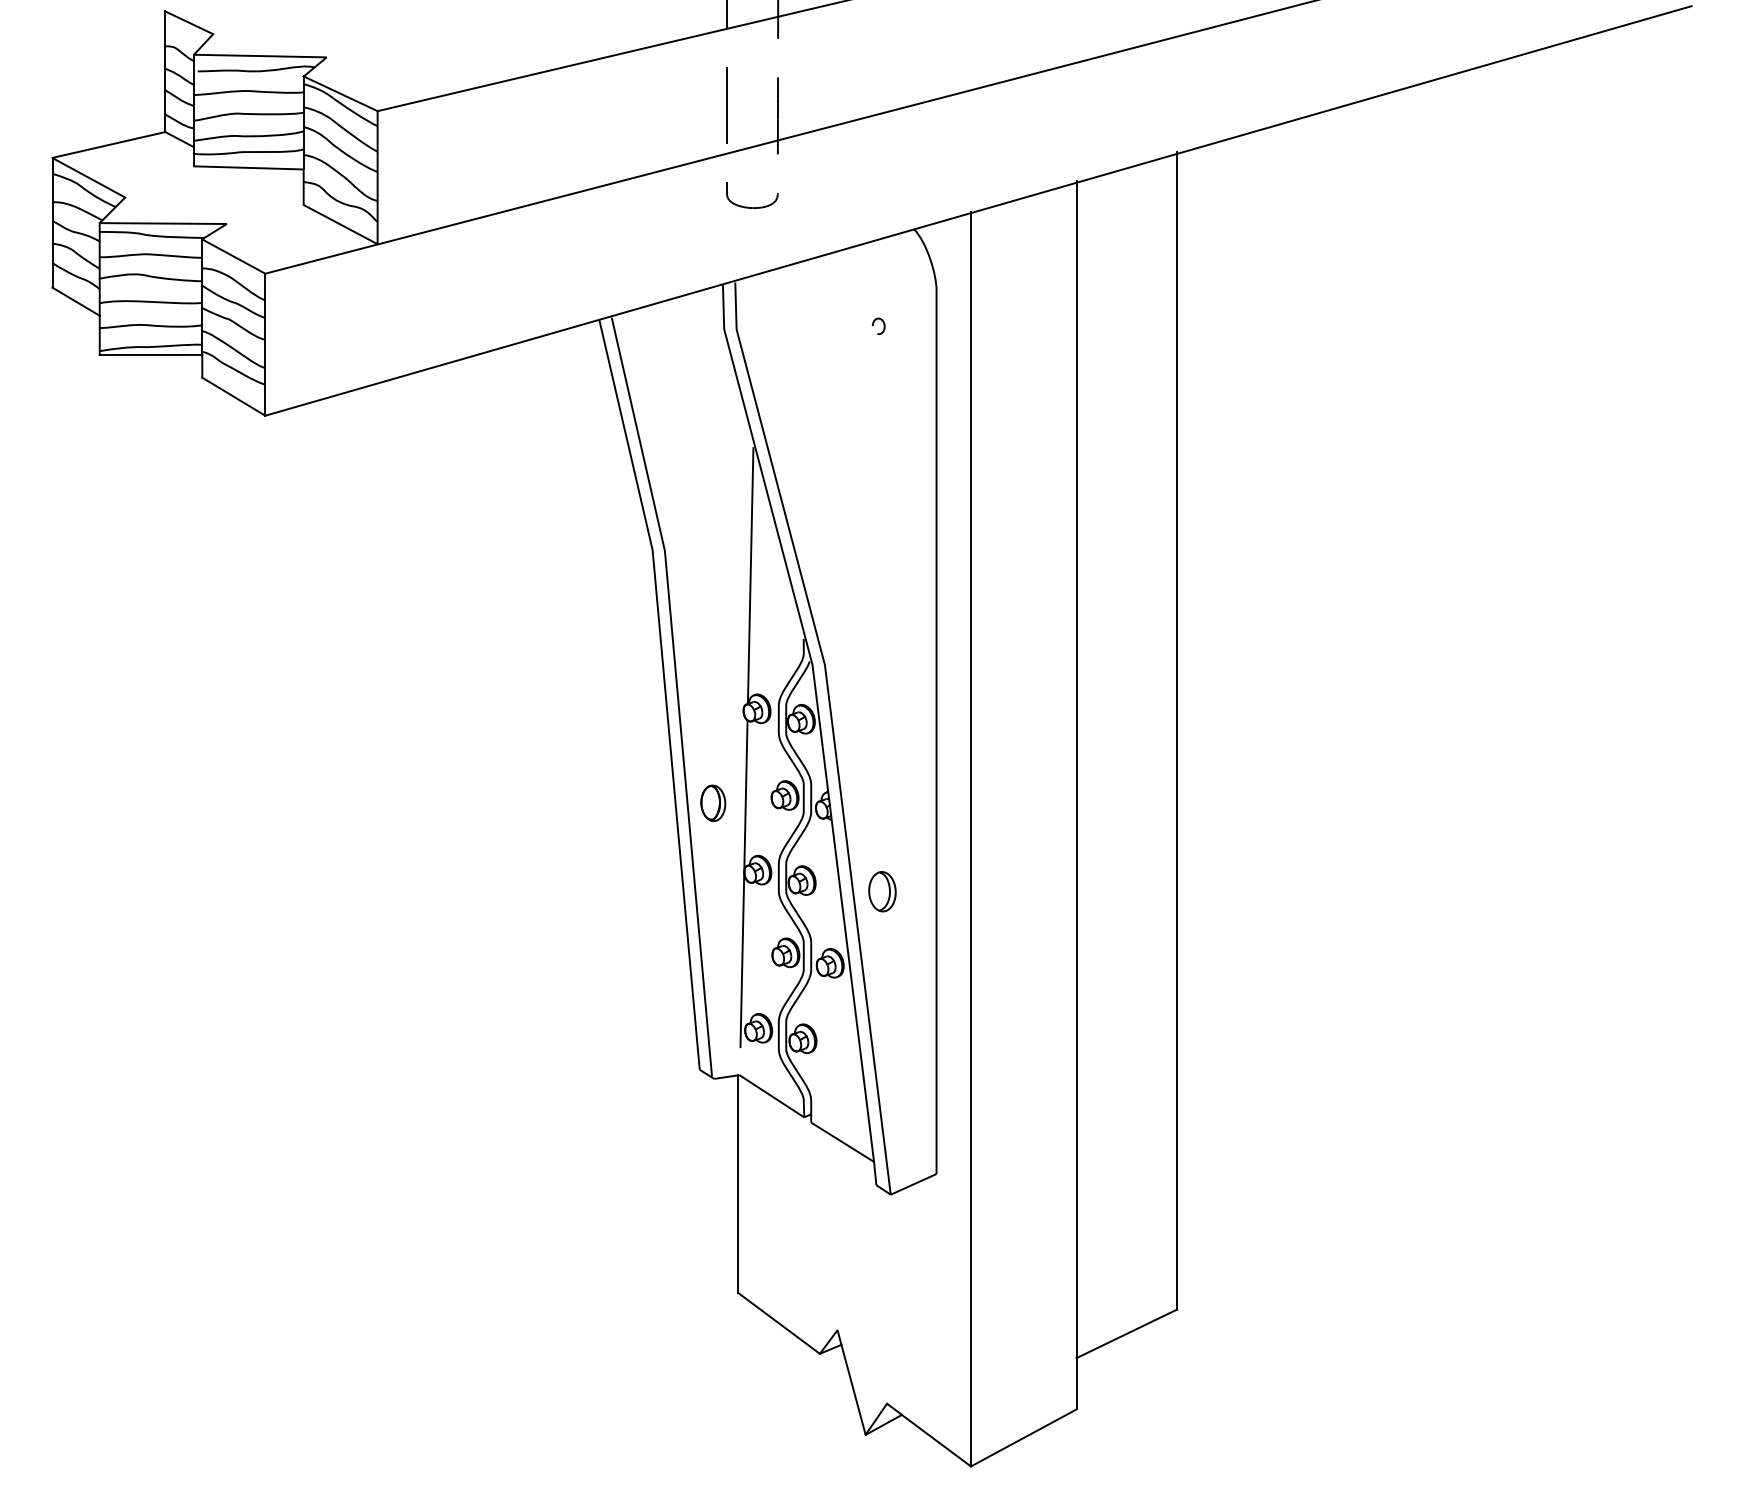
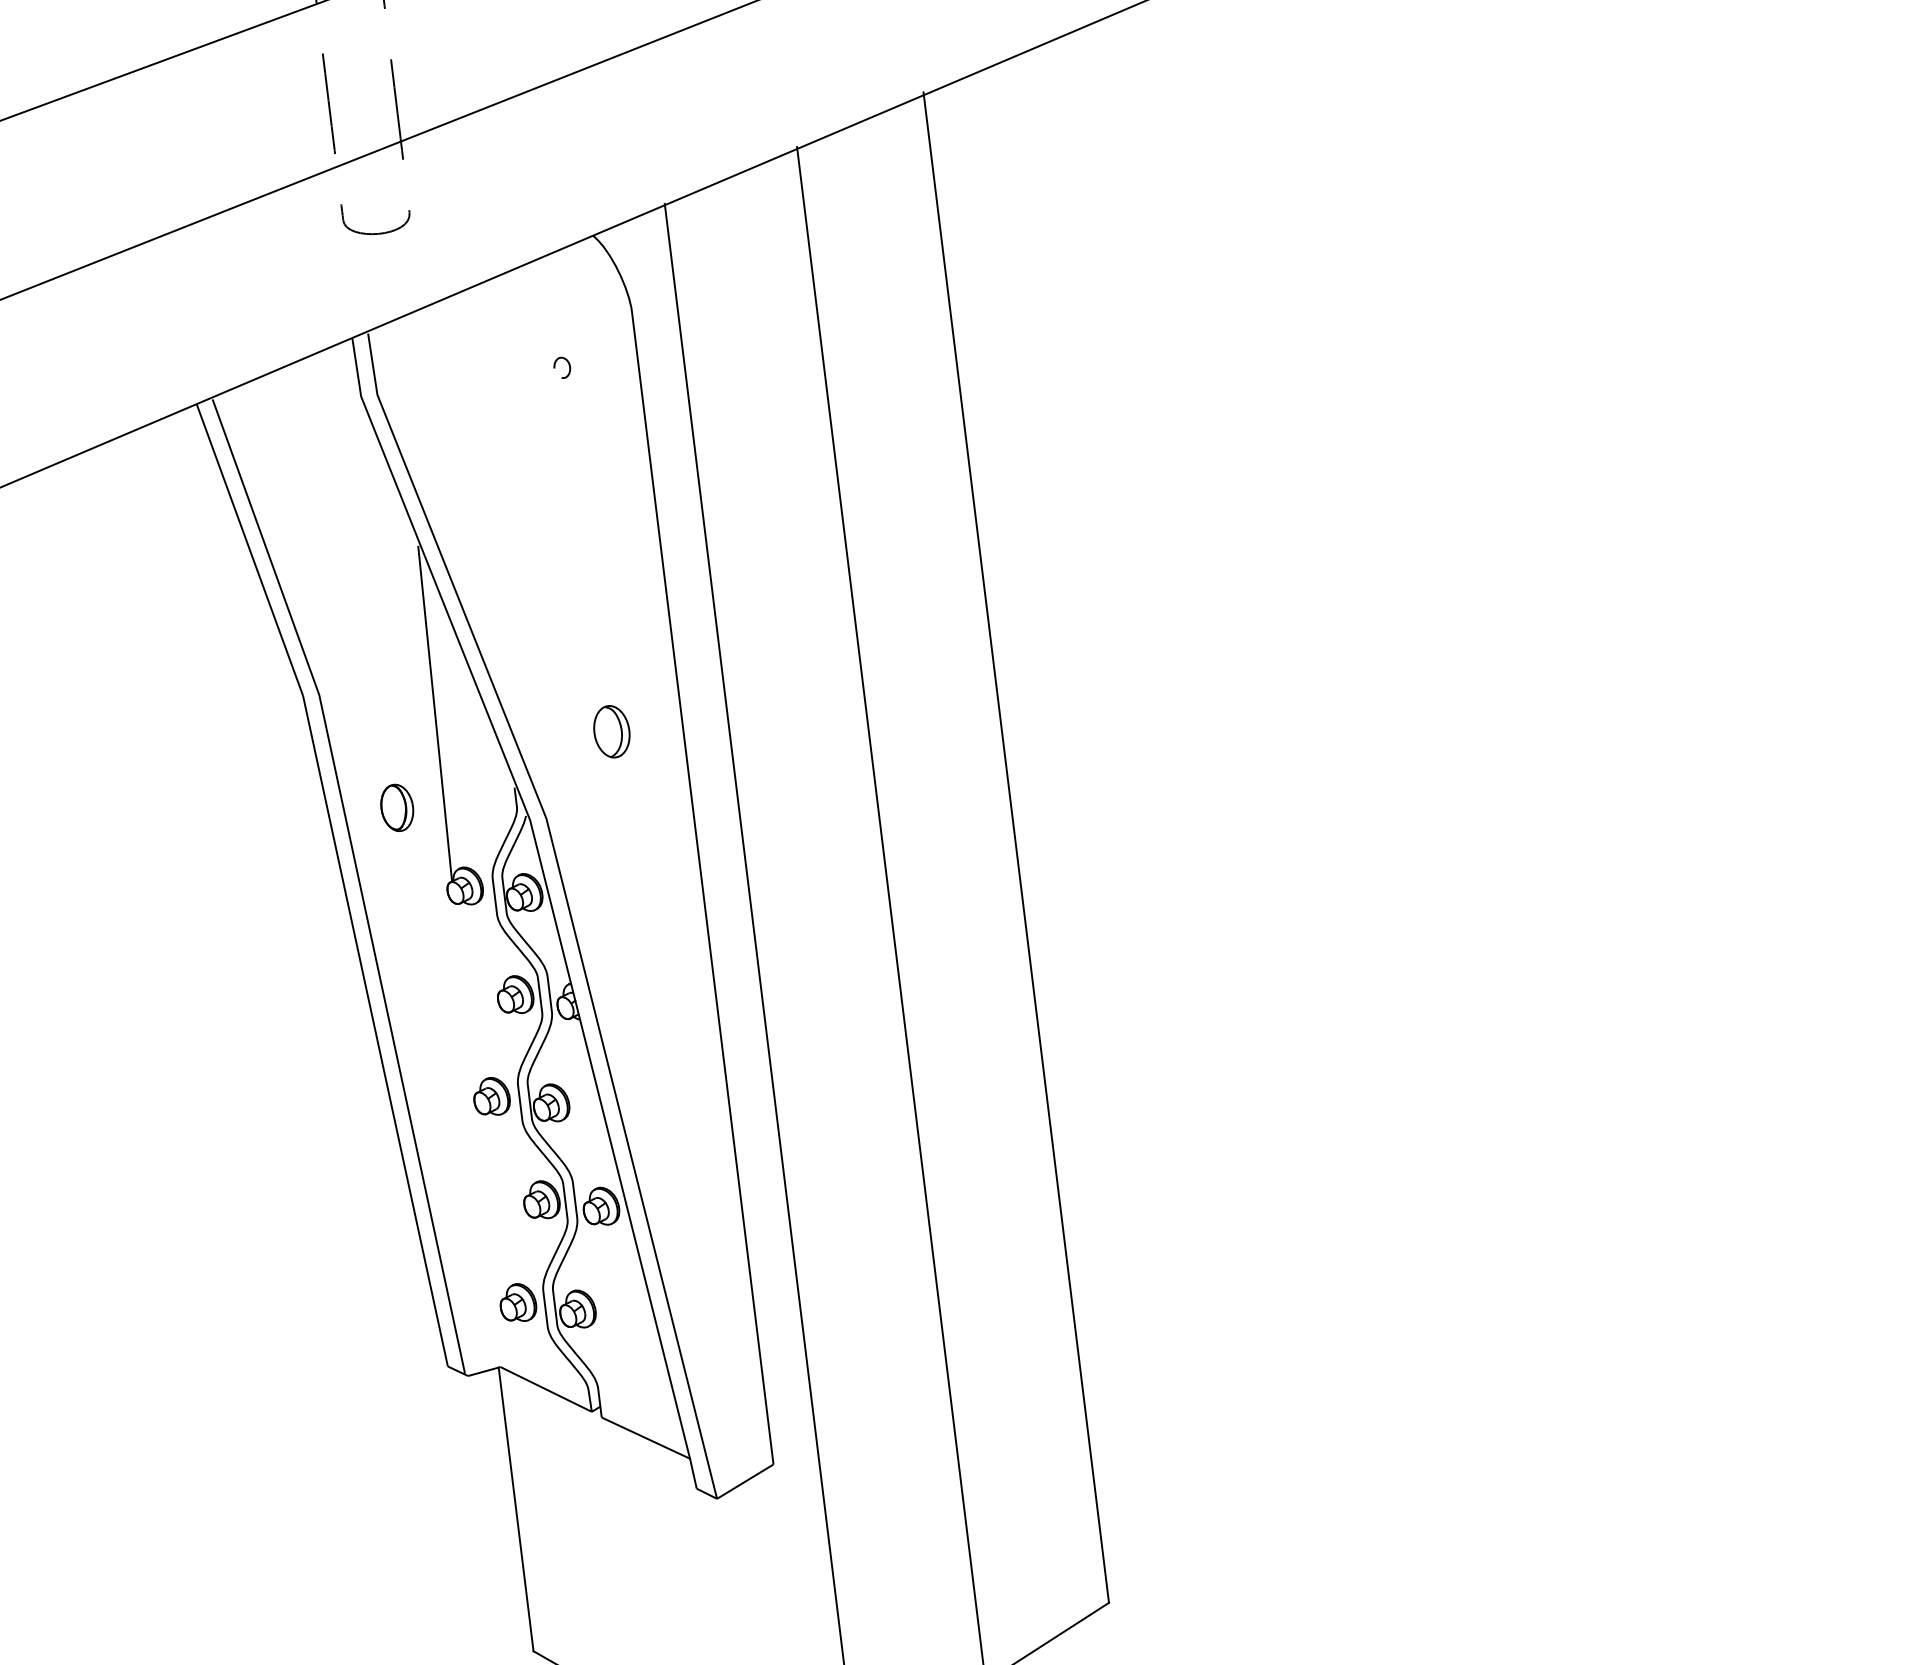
part: (713, 802) -> (397, 806), moved
line: (743, 883) -> (475, 1116), removed
part: (882, 891) -> (611, 731), moved

